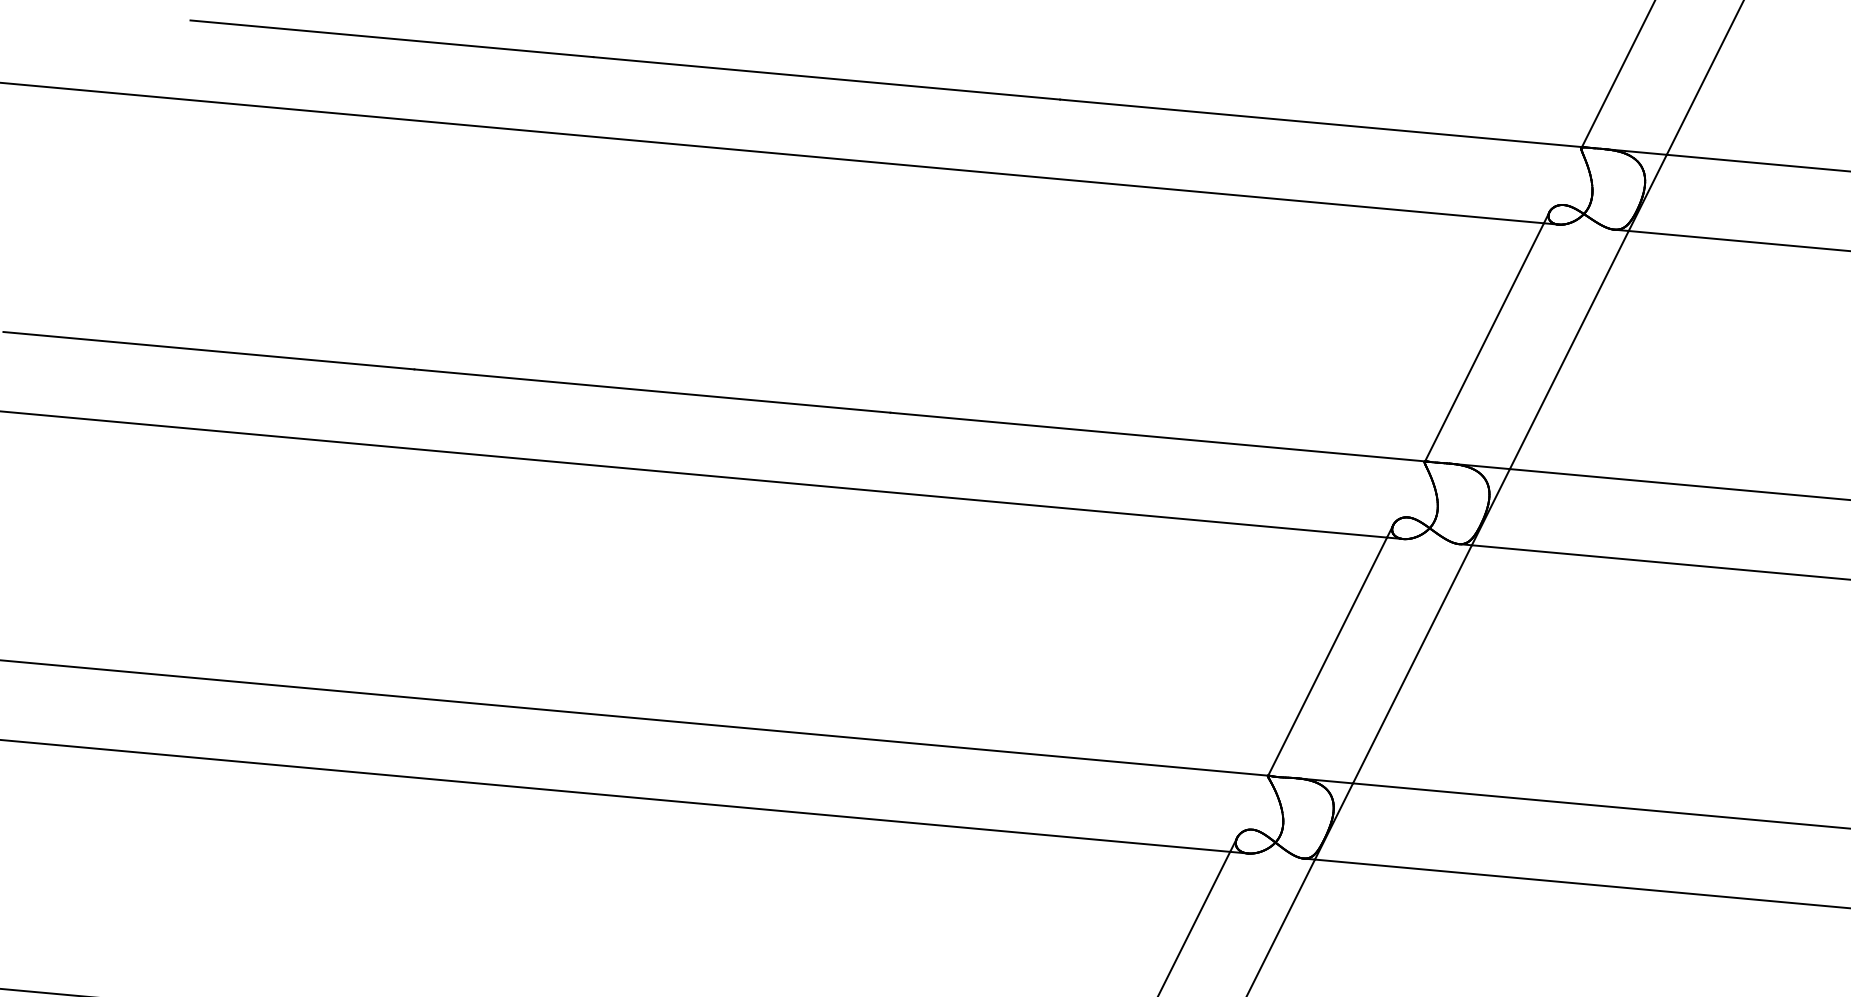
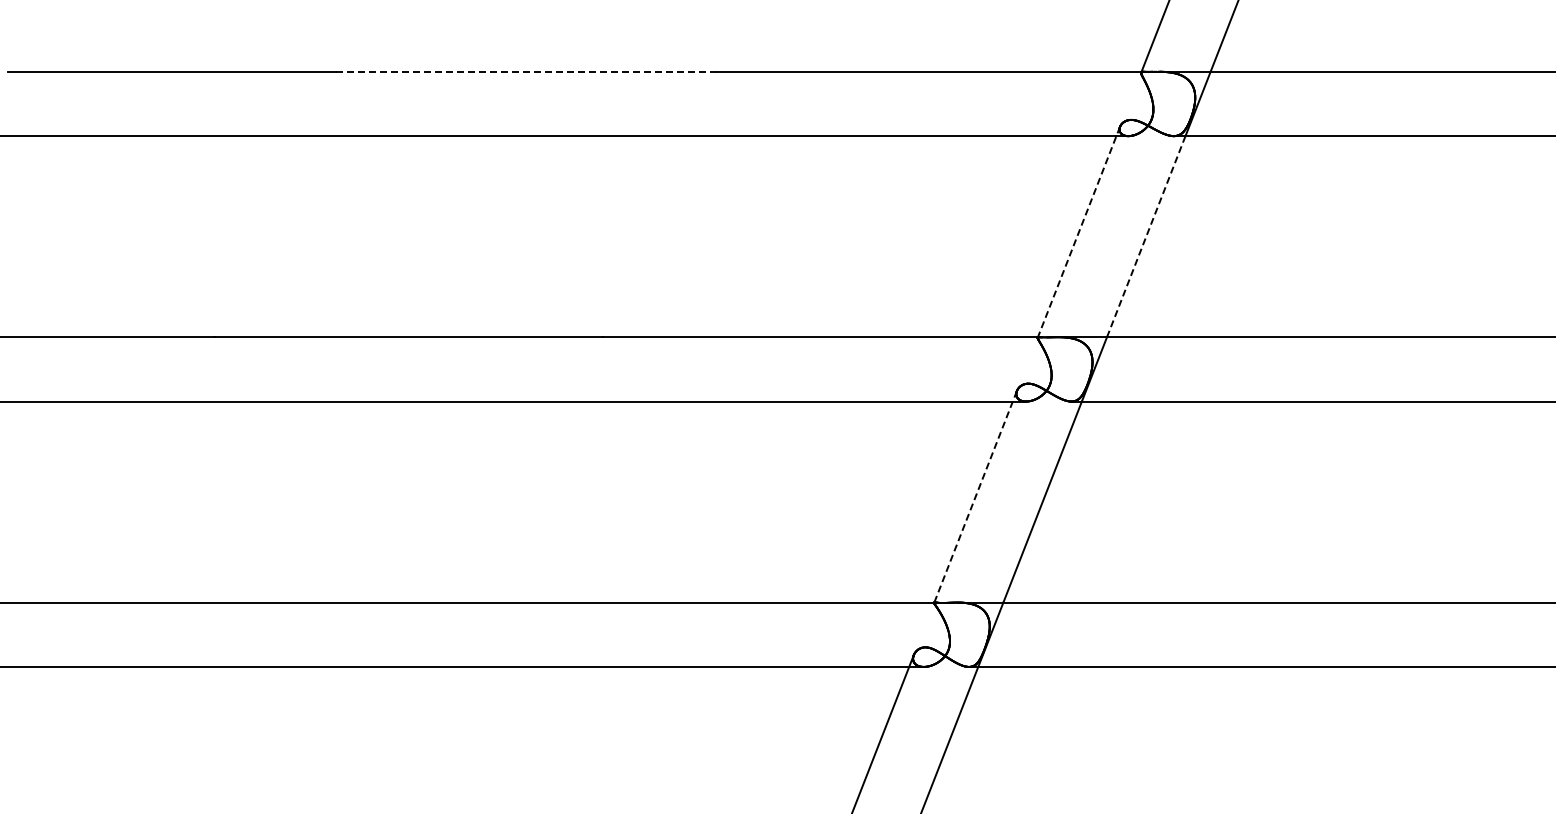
line: (826, 78) -> (526, 71), solid -> dashed
line: (1487, 337) -> (1079, 232), solid -> dashed
line: (1569, 349) -> (1146, 236), solid -> dashed
line: (1330, 650) -> (975, 496), solid -> dashed

